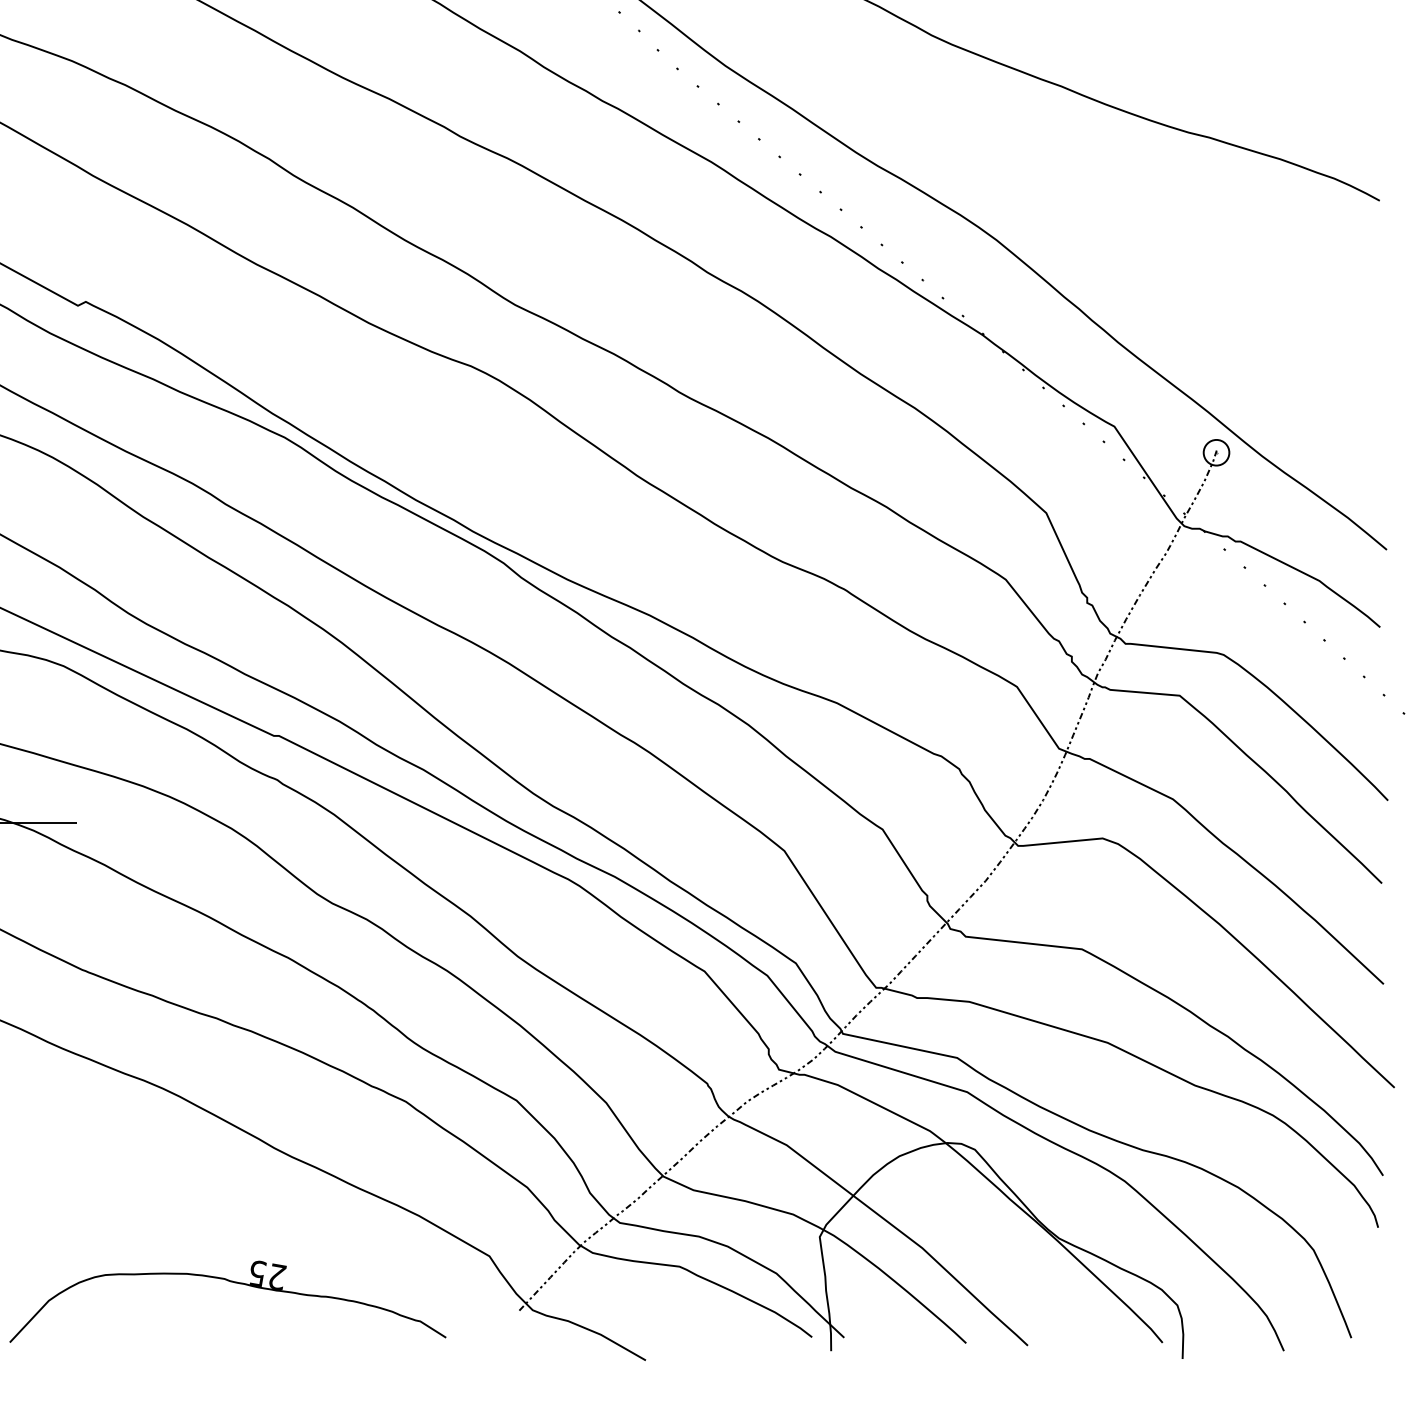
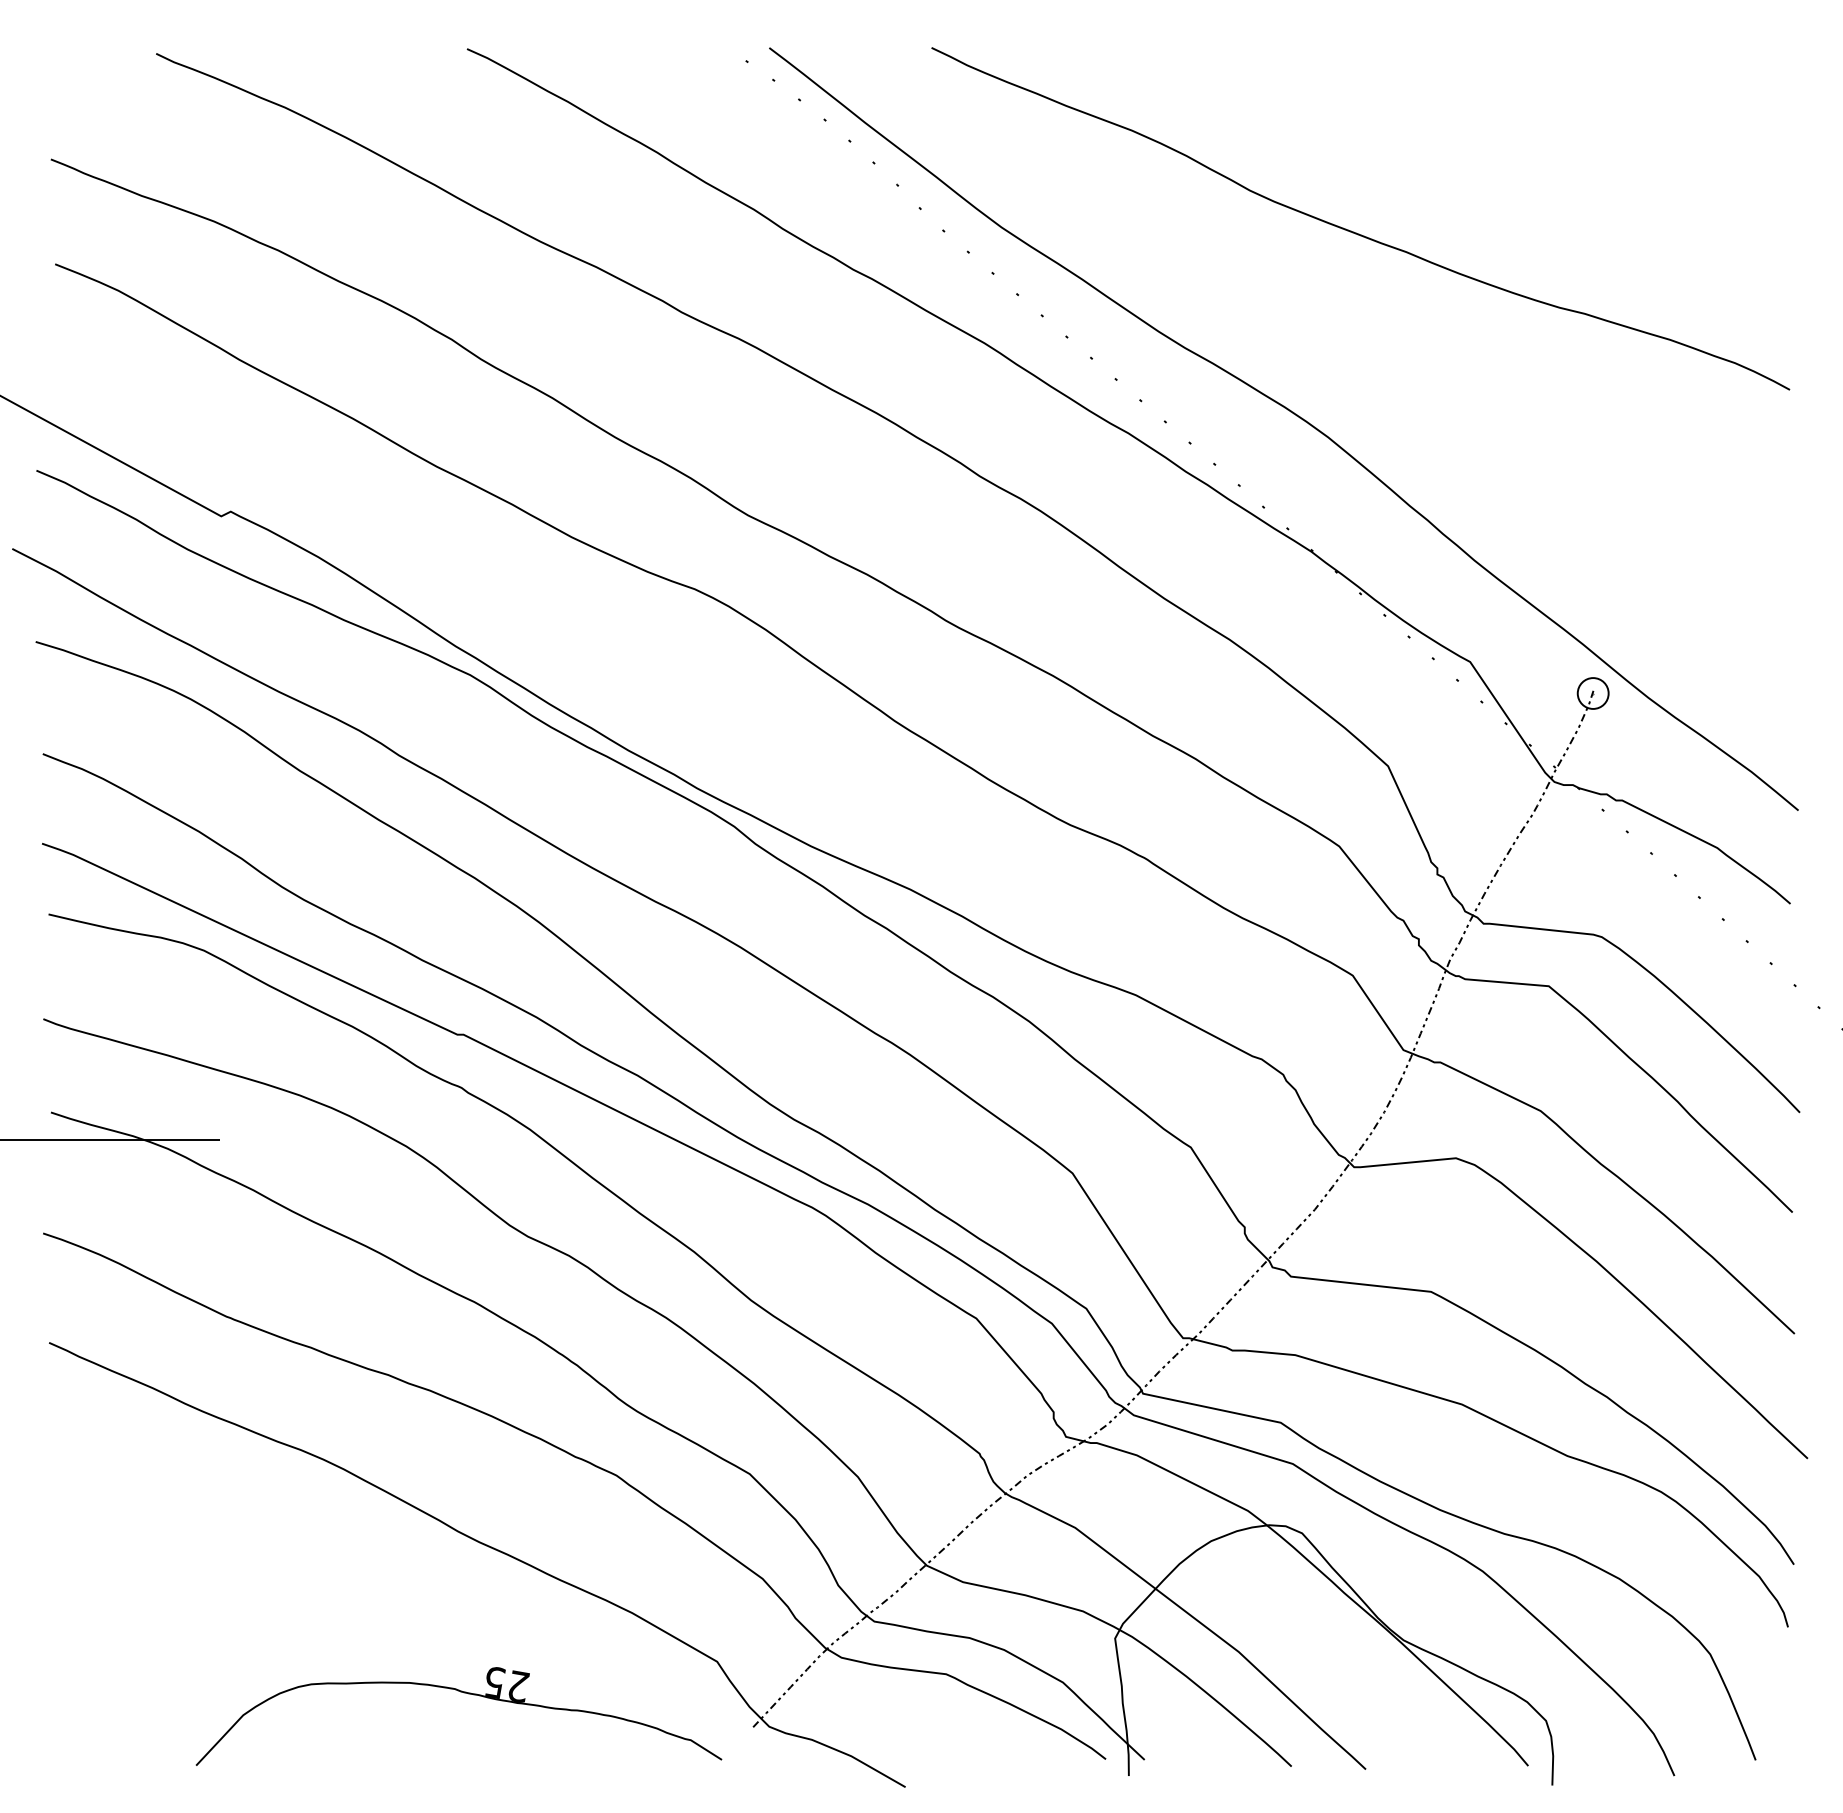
part: (232, 1282) -> (464, 1693), moved

